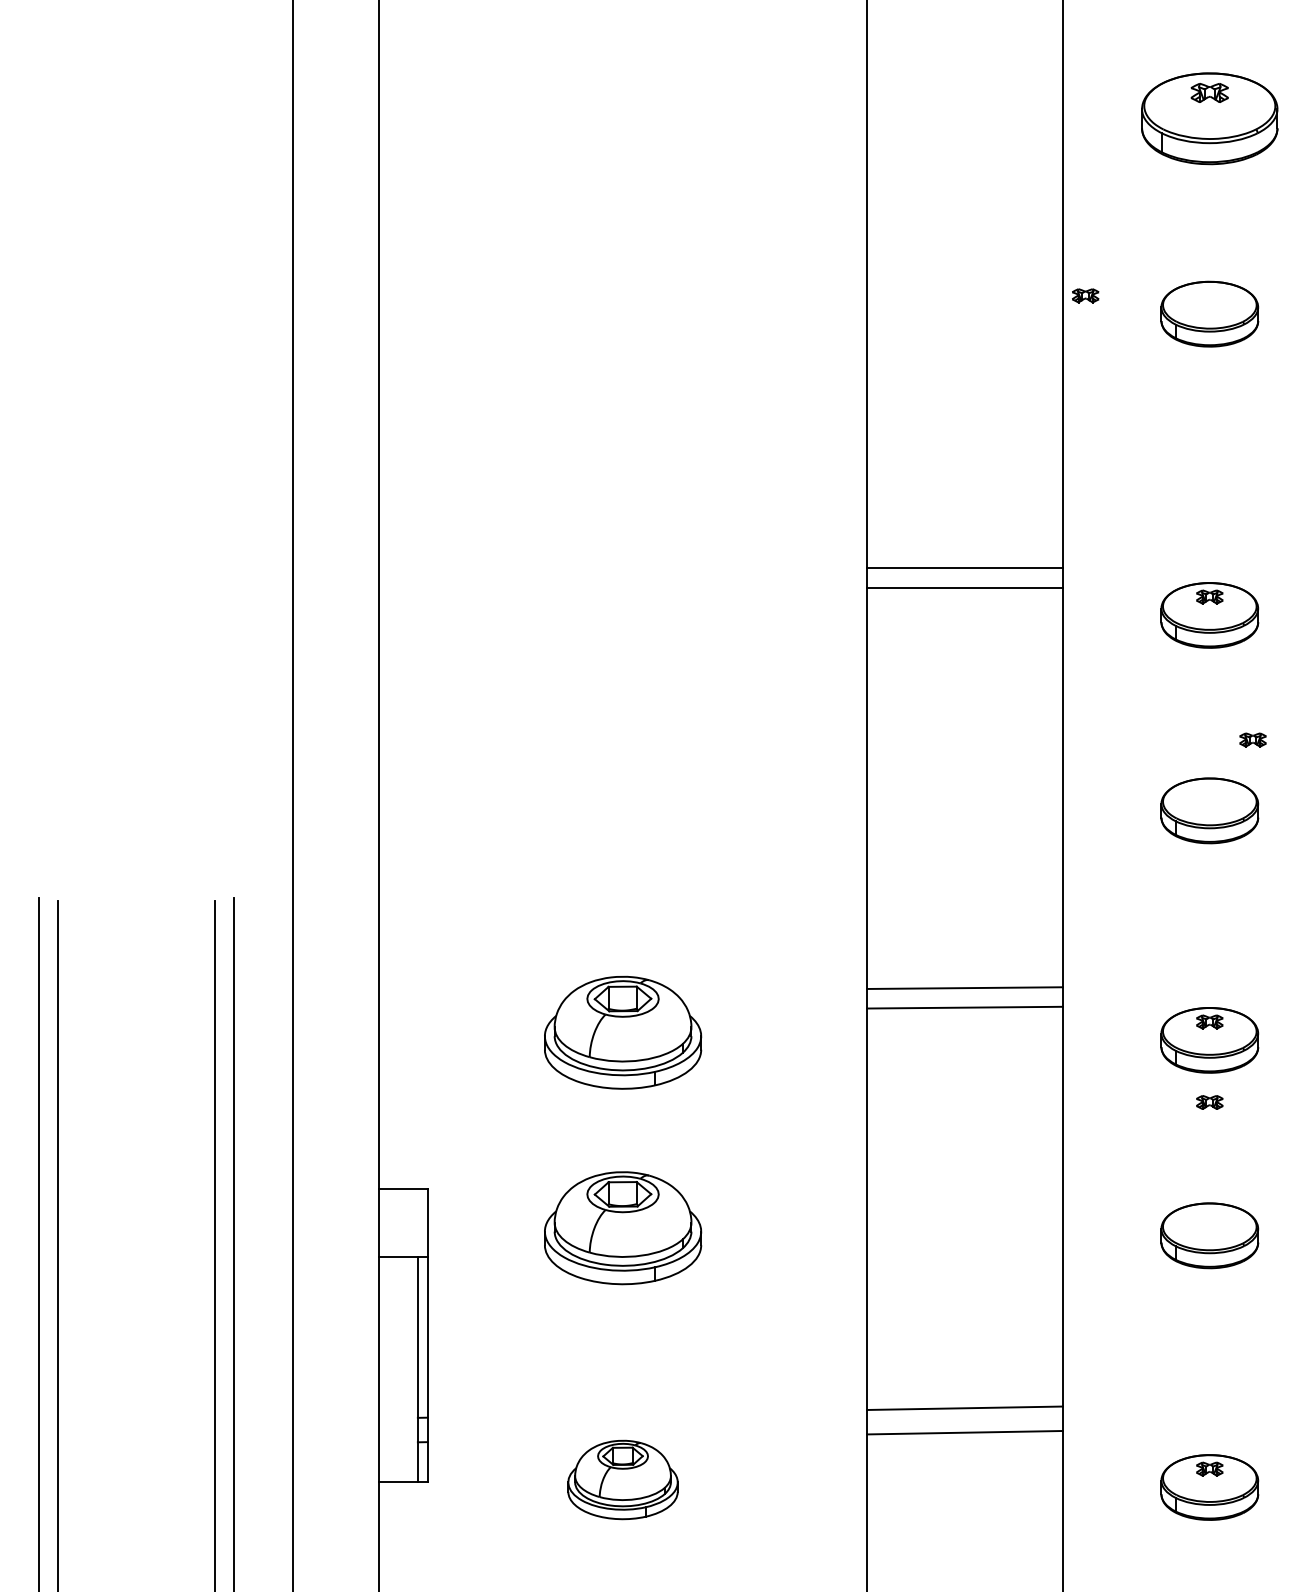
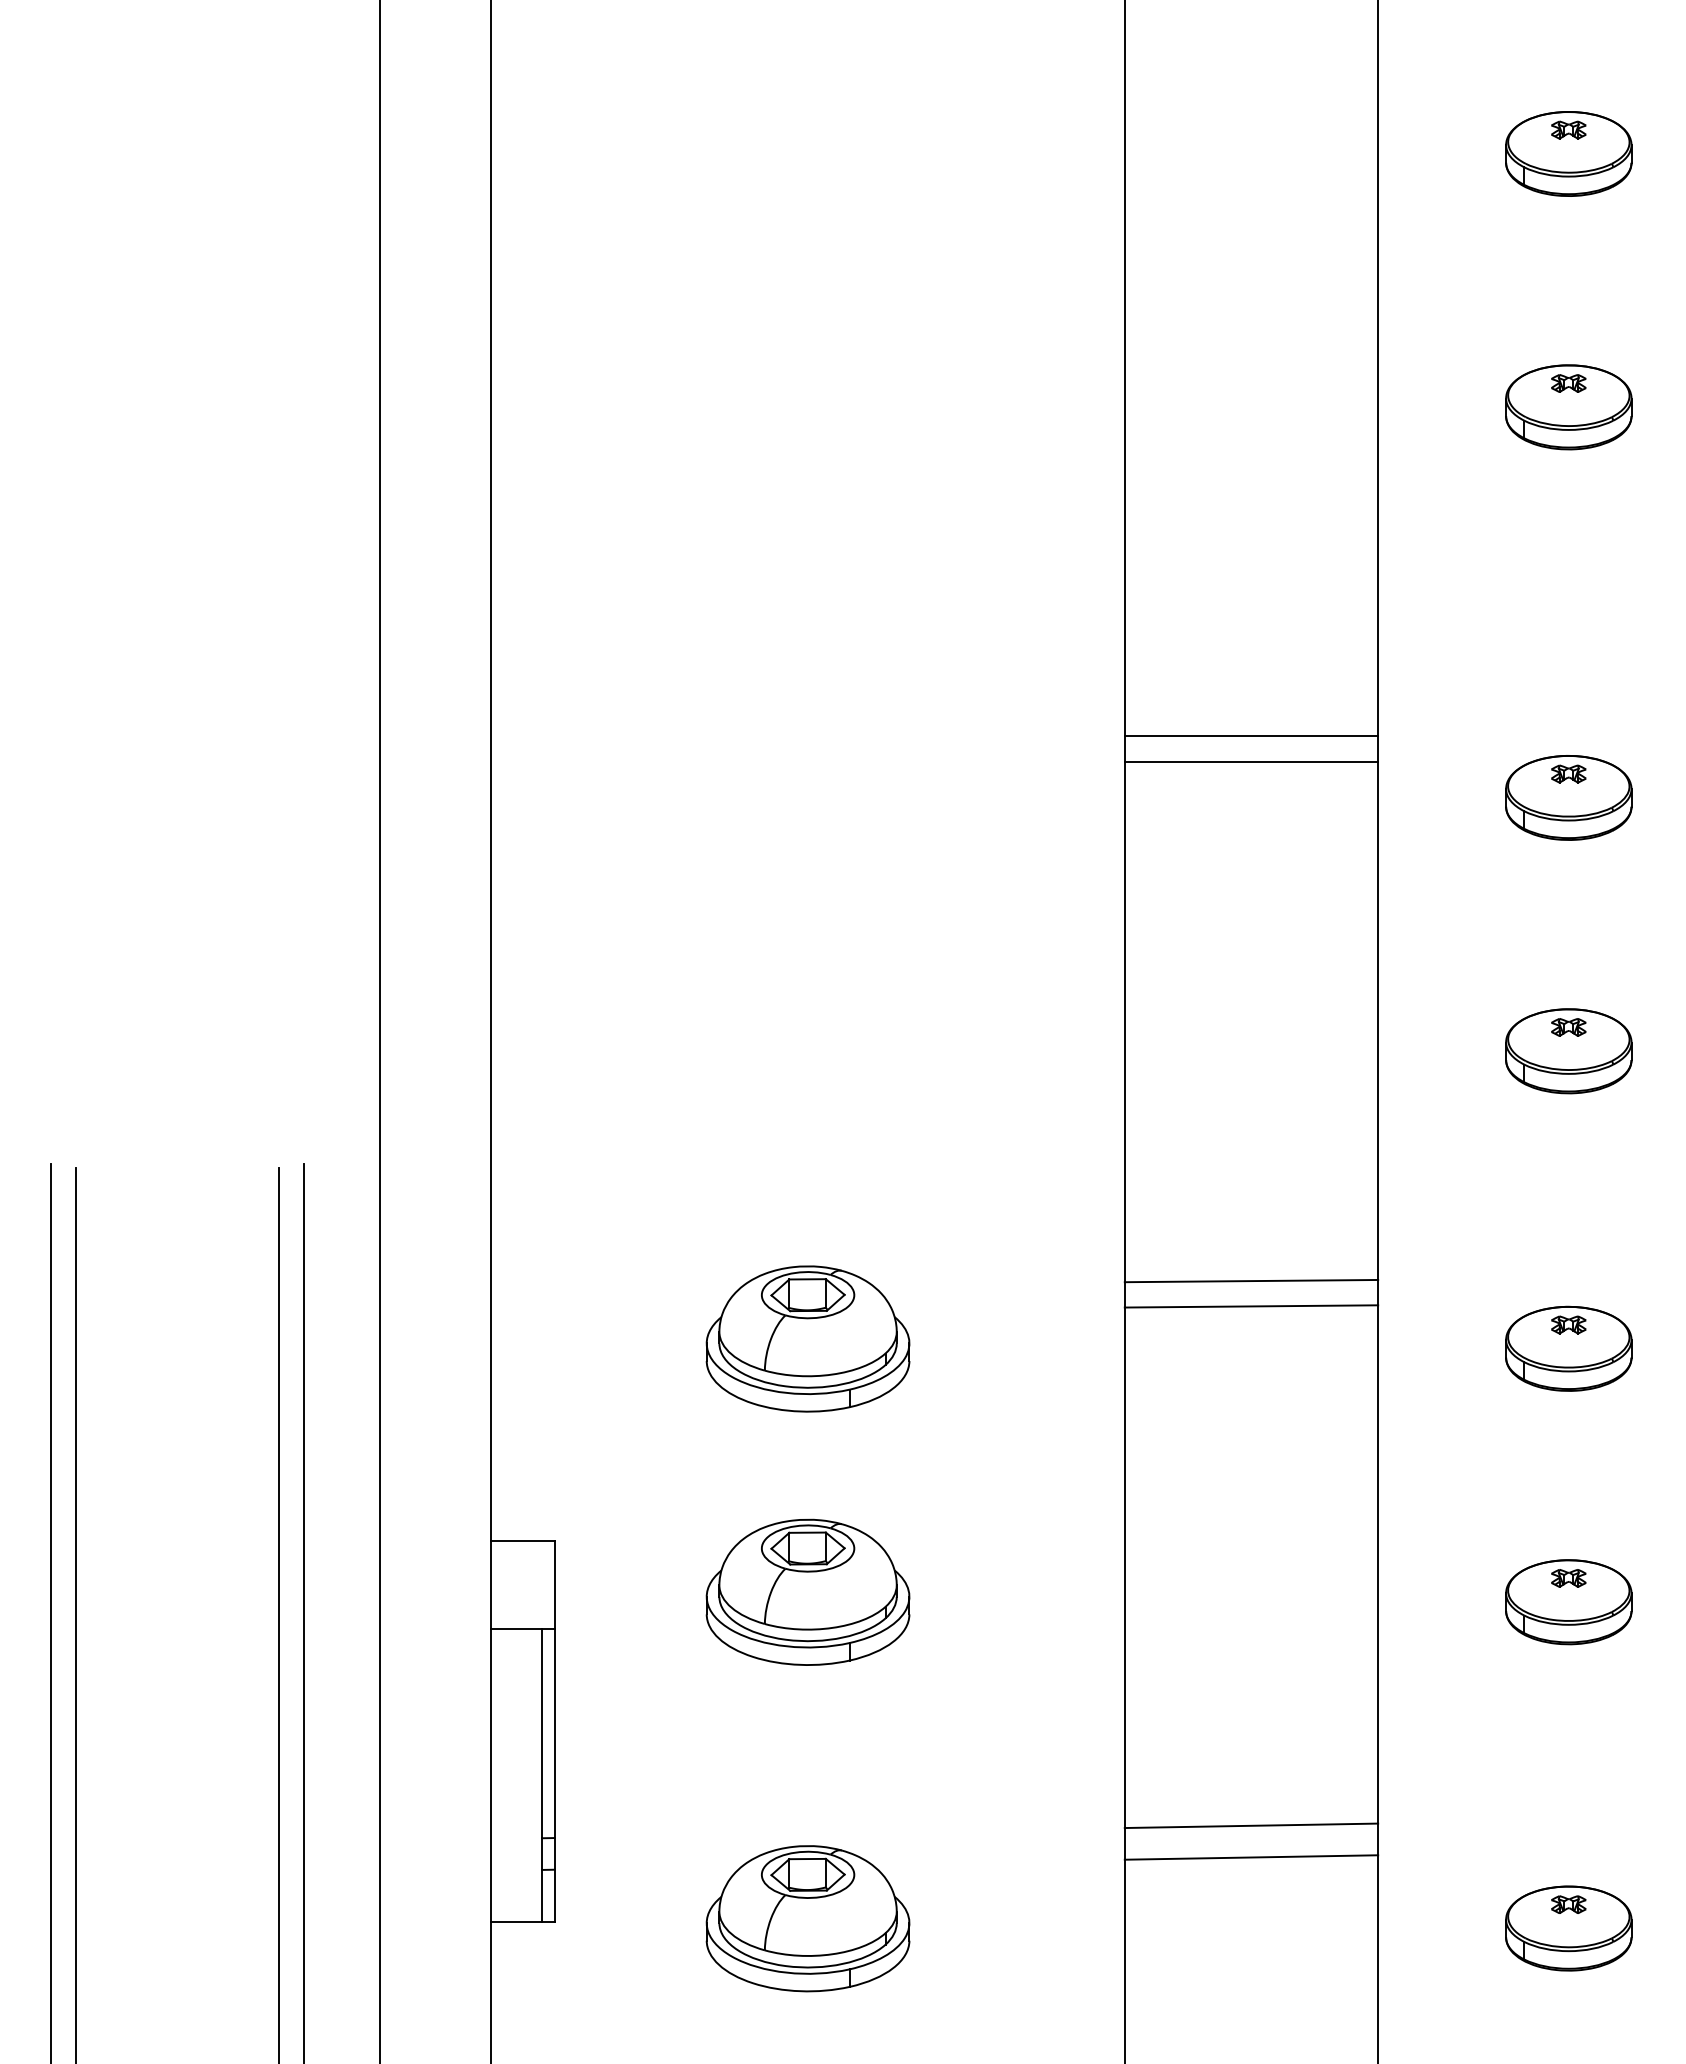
part: (1209, 118) -> (1568, 153), size x0.71
part: (1085, 295) -> (1568, 383), moved
part: (1252, 740) -> (1568, 1027), moved
part: (1209, 1102) -> (1568, 1578), moved
part: (622, 1479) -> (807, 1918), size x1.43

